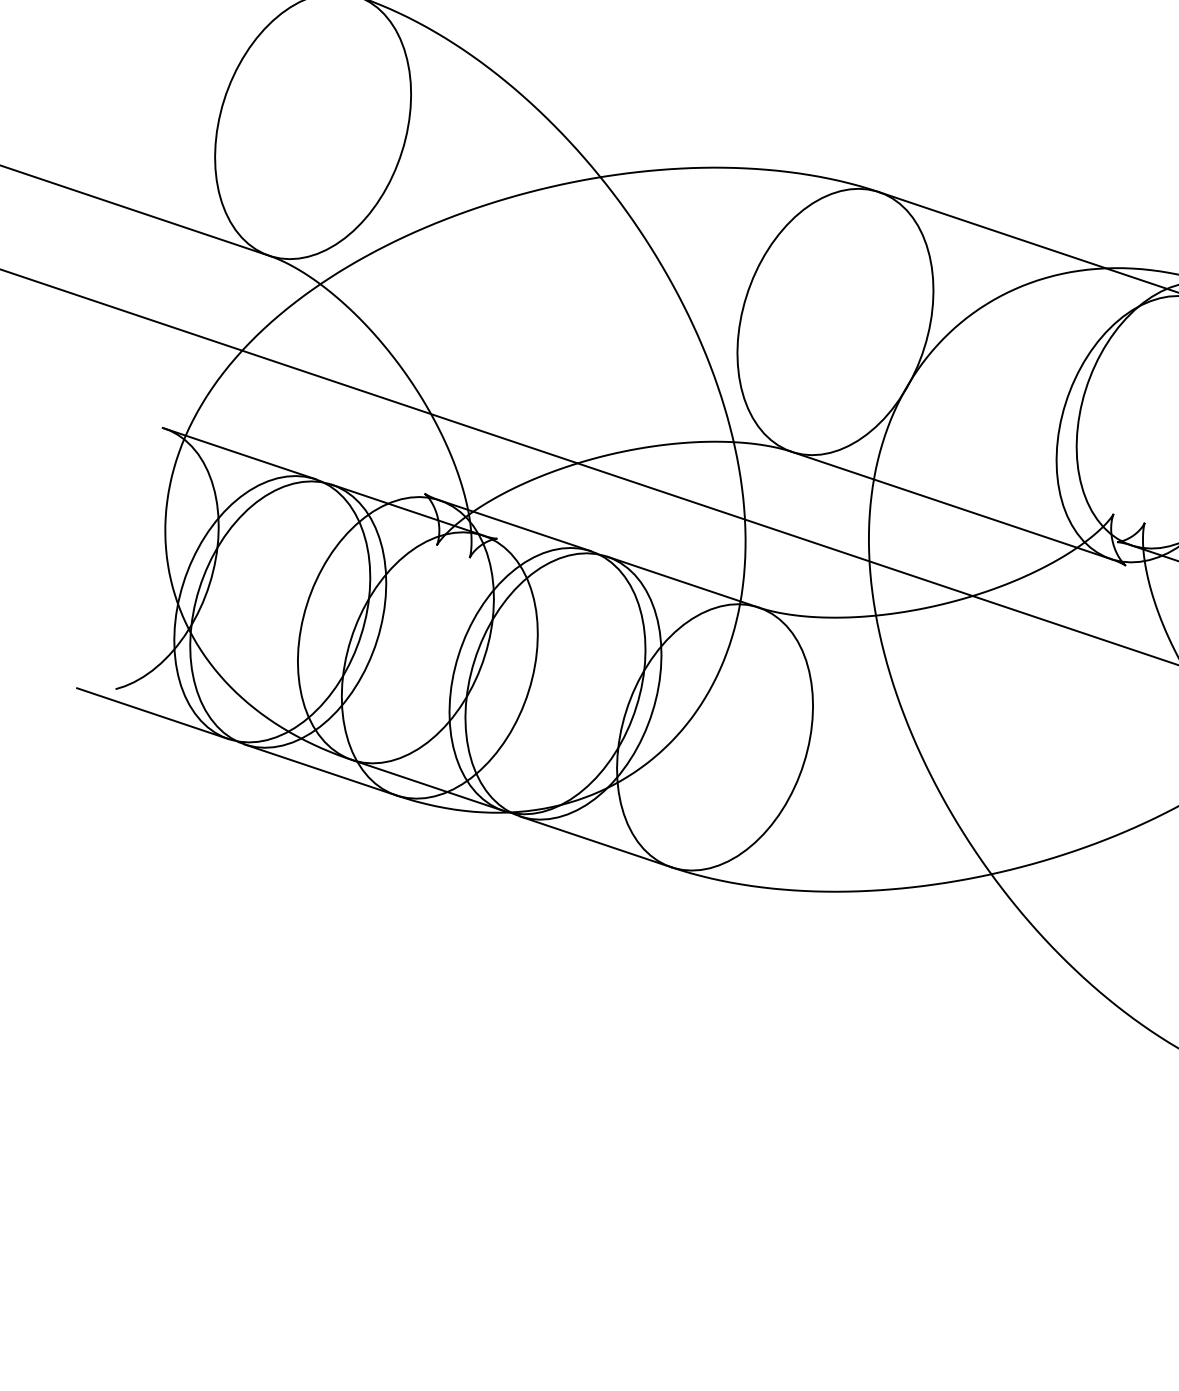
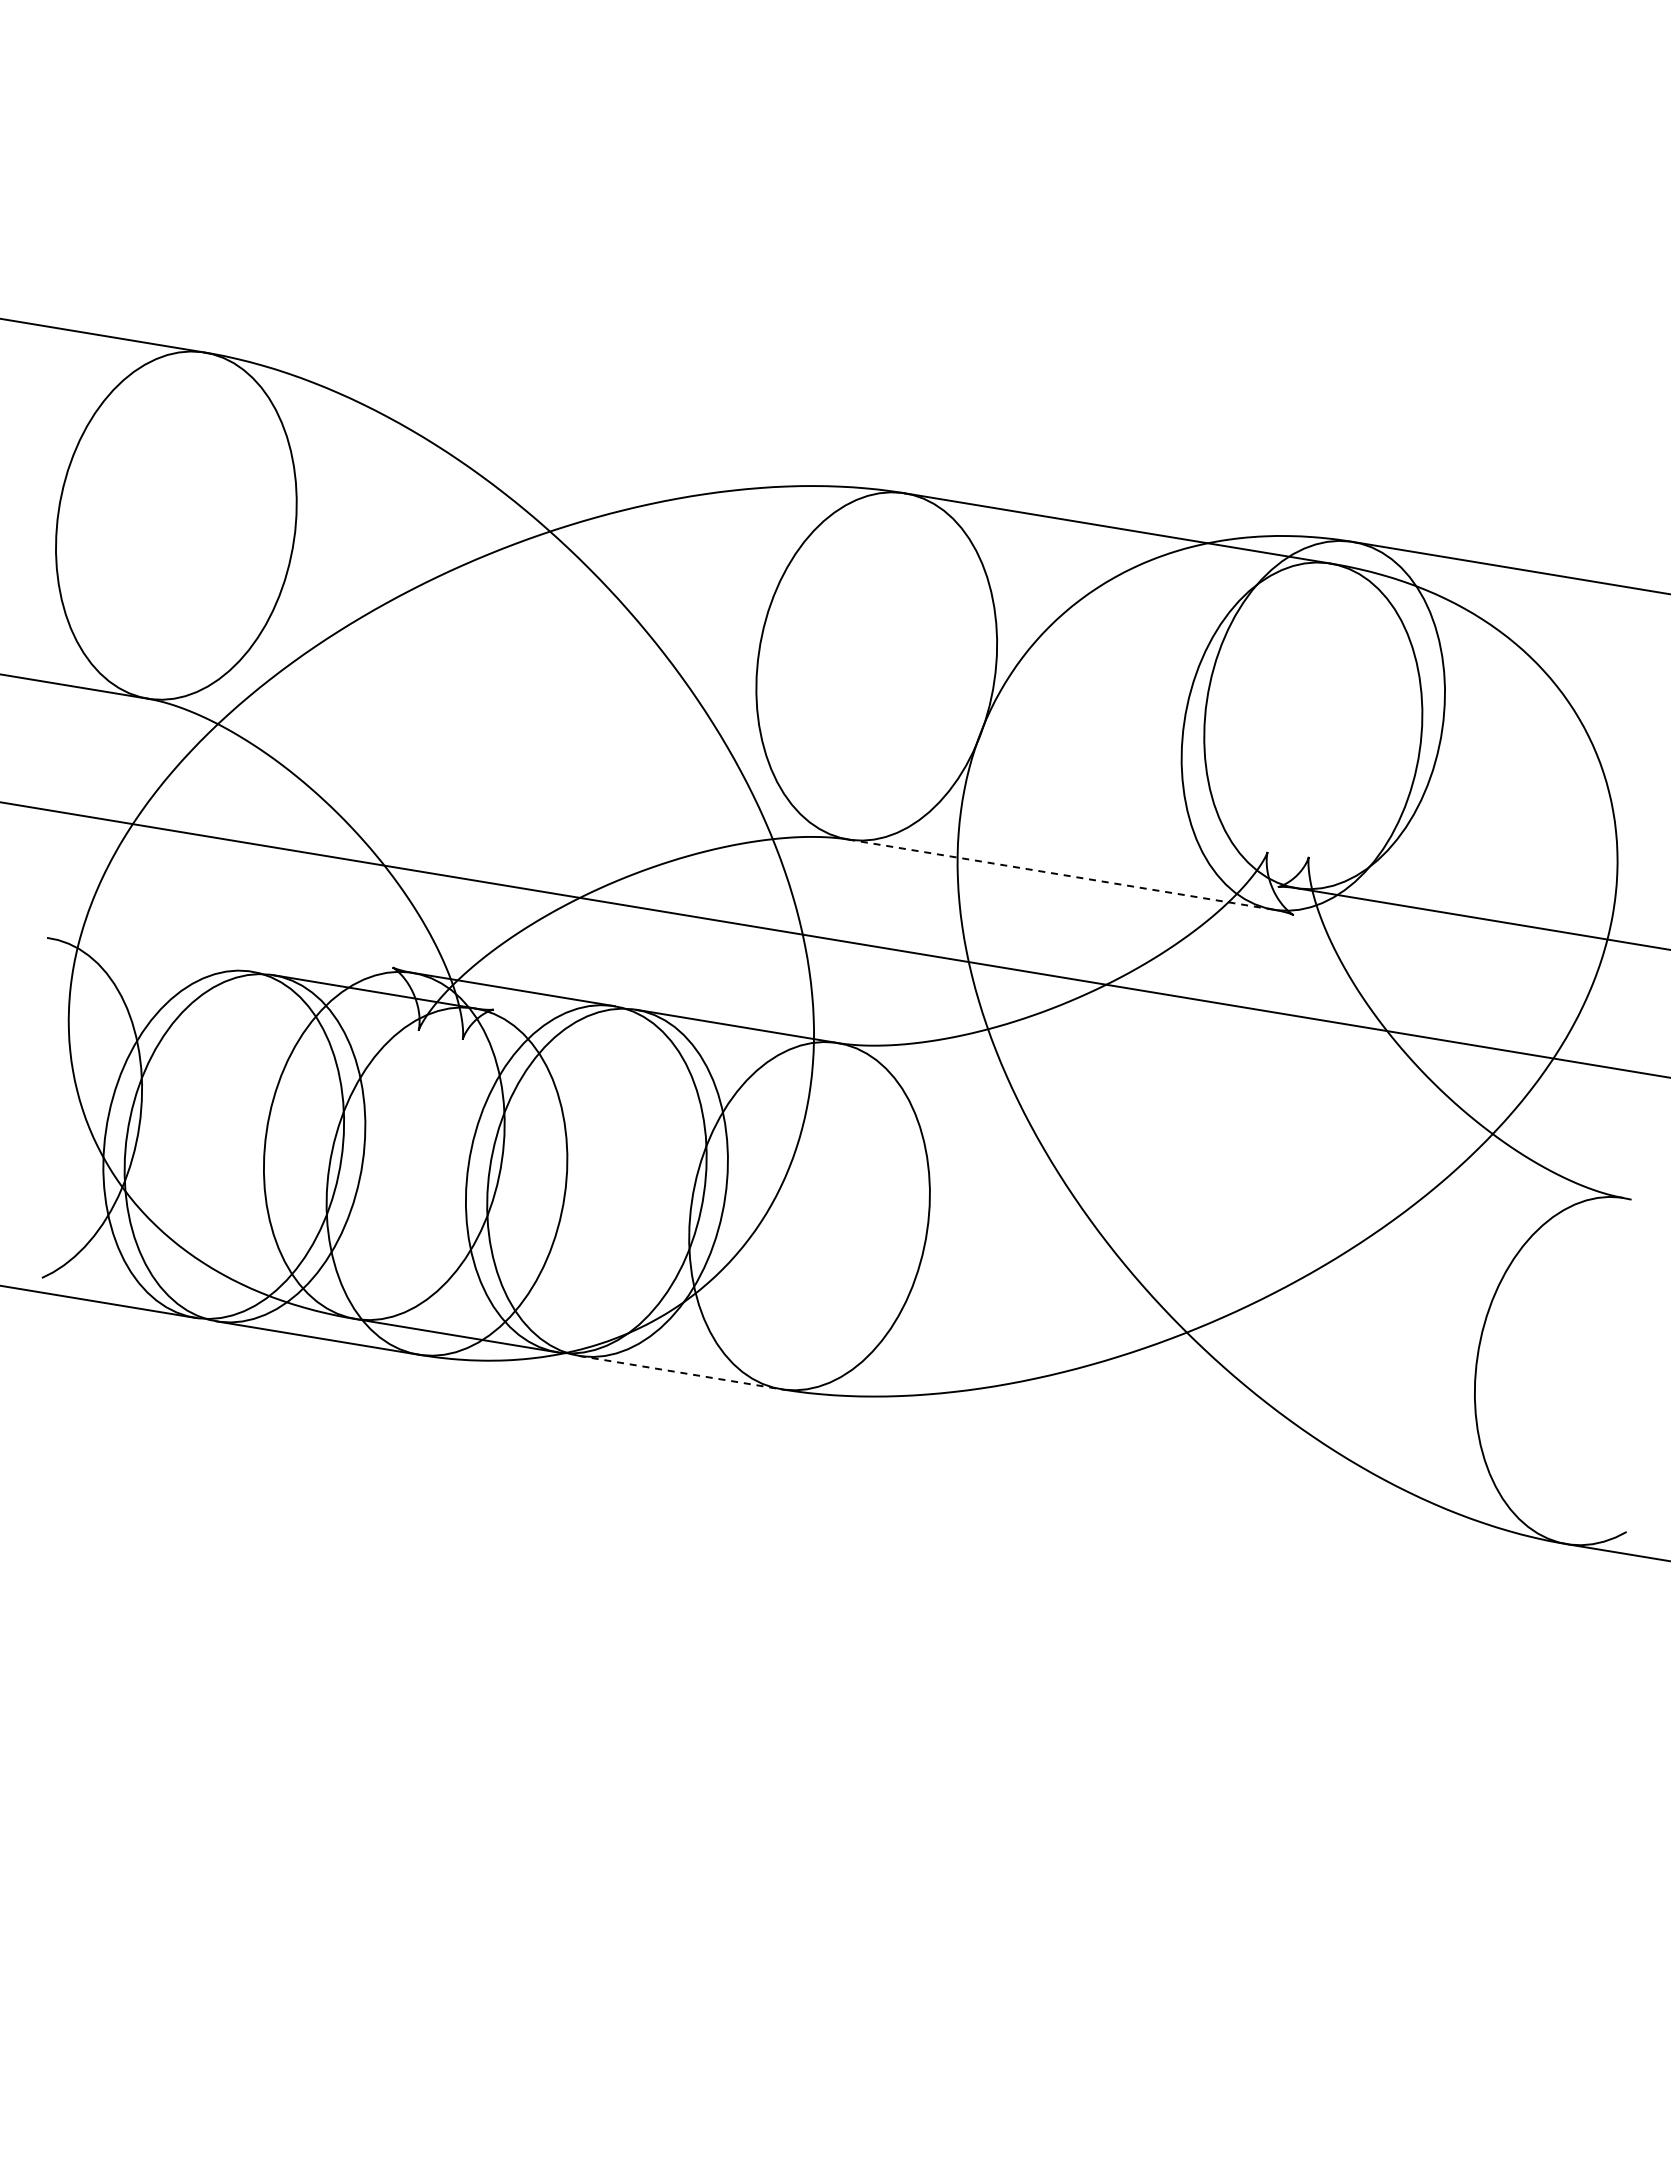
line: (240, 453) -> (151, 954), removed
line: (951, 505) -> (1060, 874), solid -> dashed
line: (596, 841) -> (680, 1372), solid -> dashed

